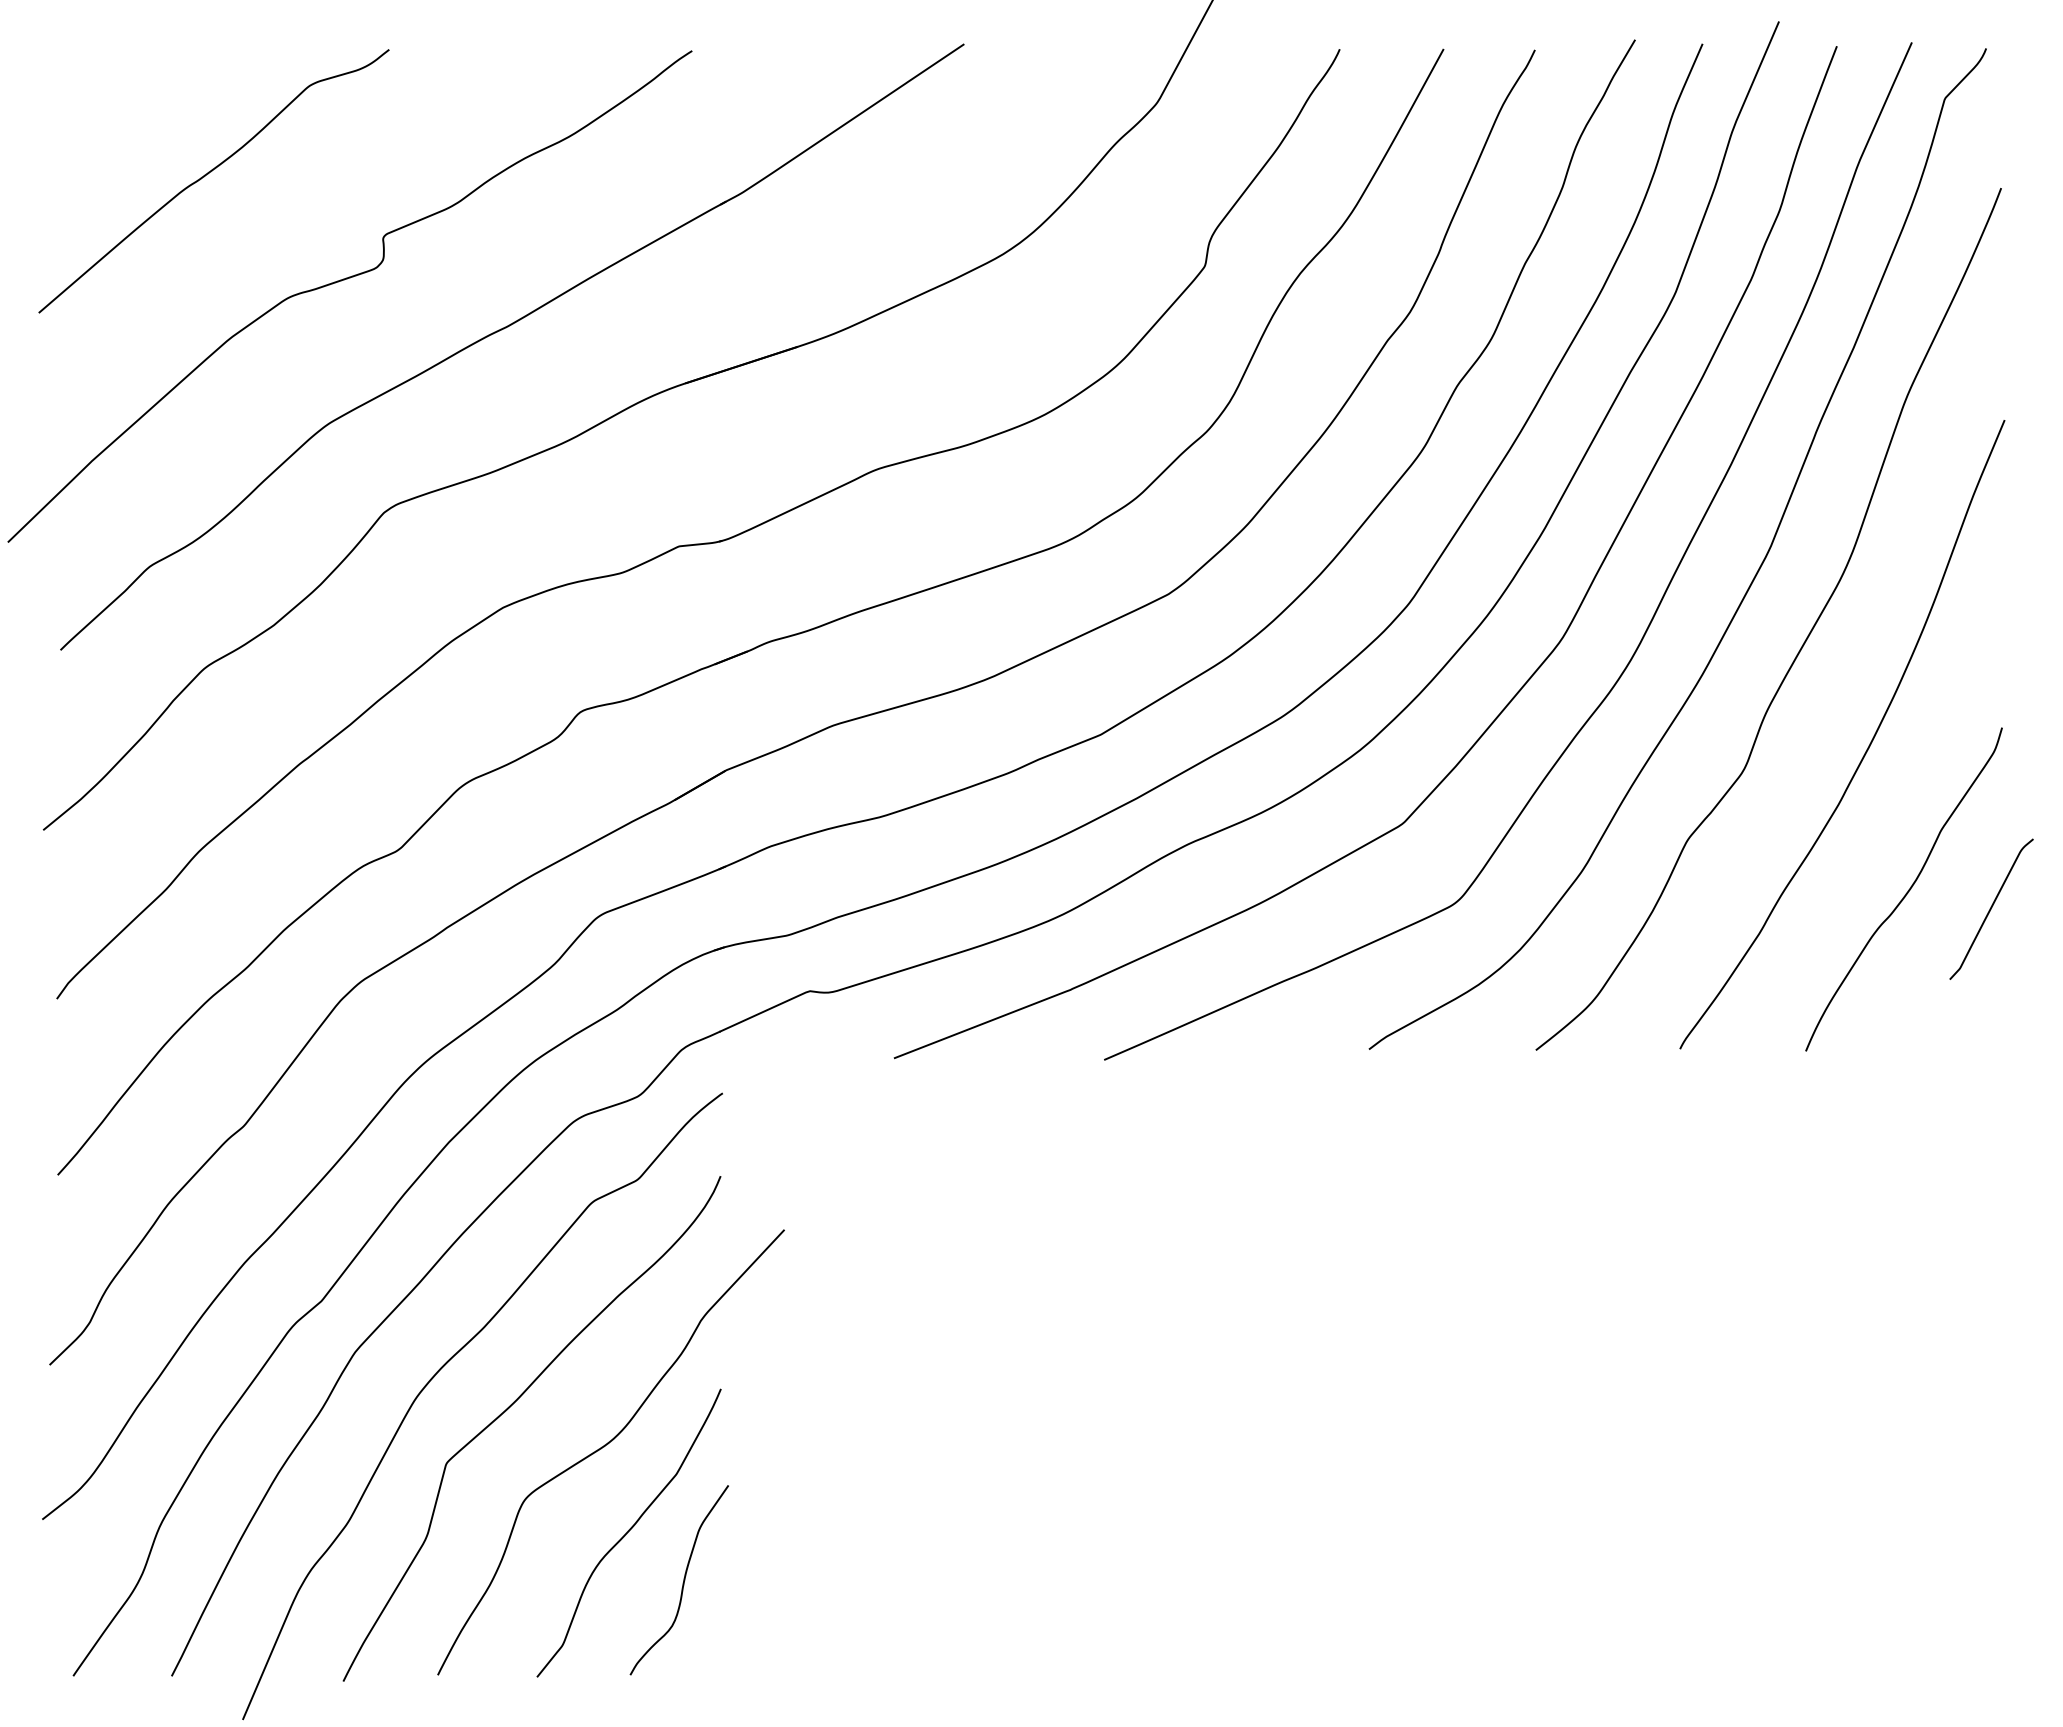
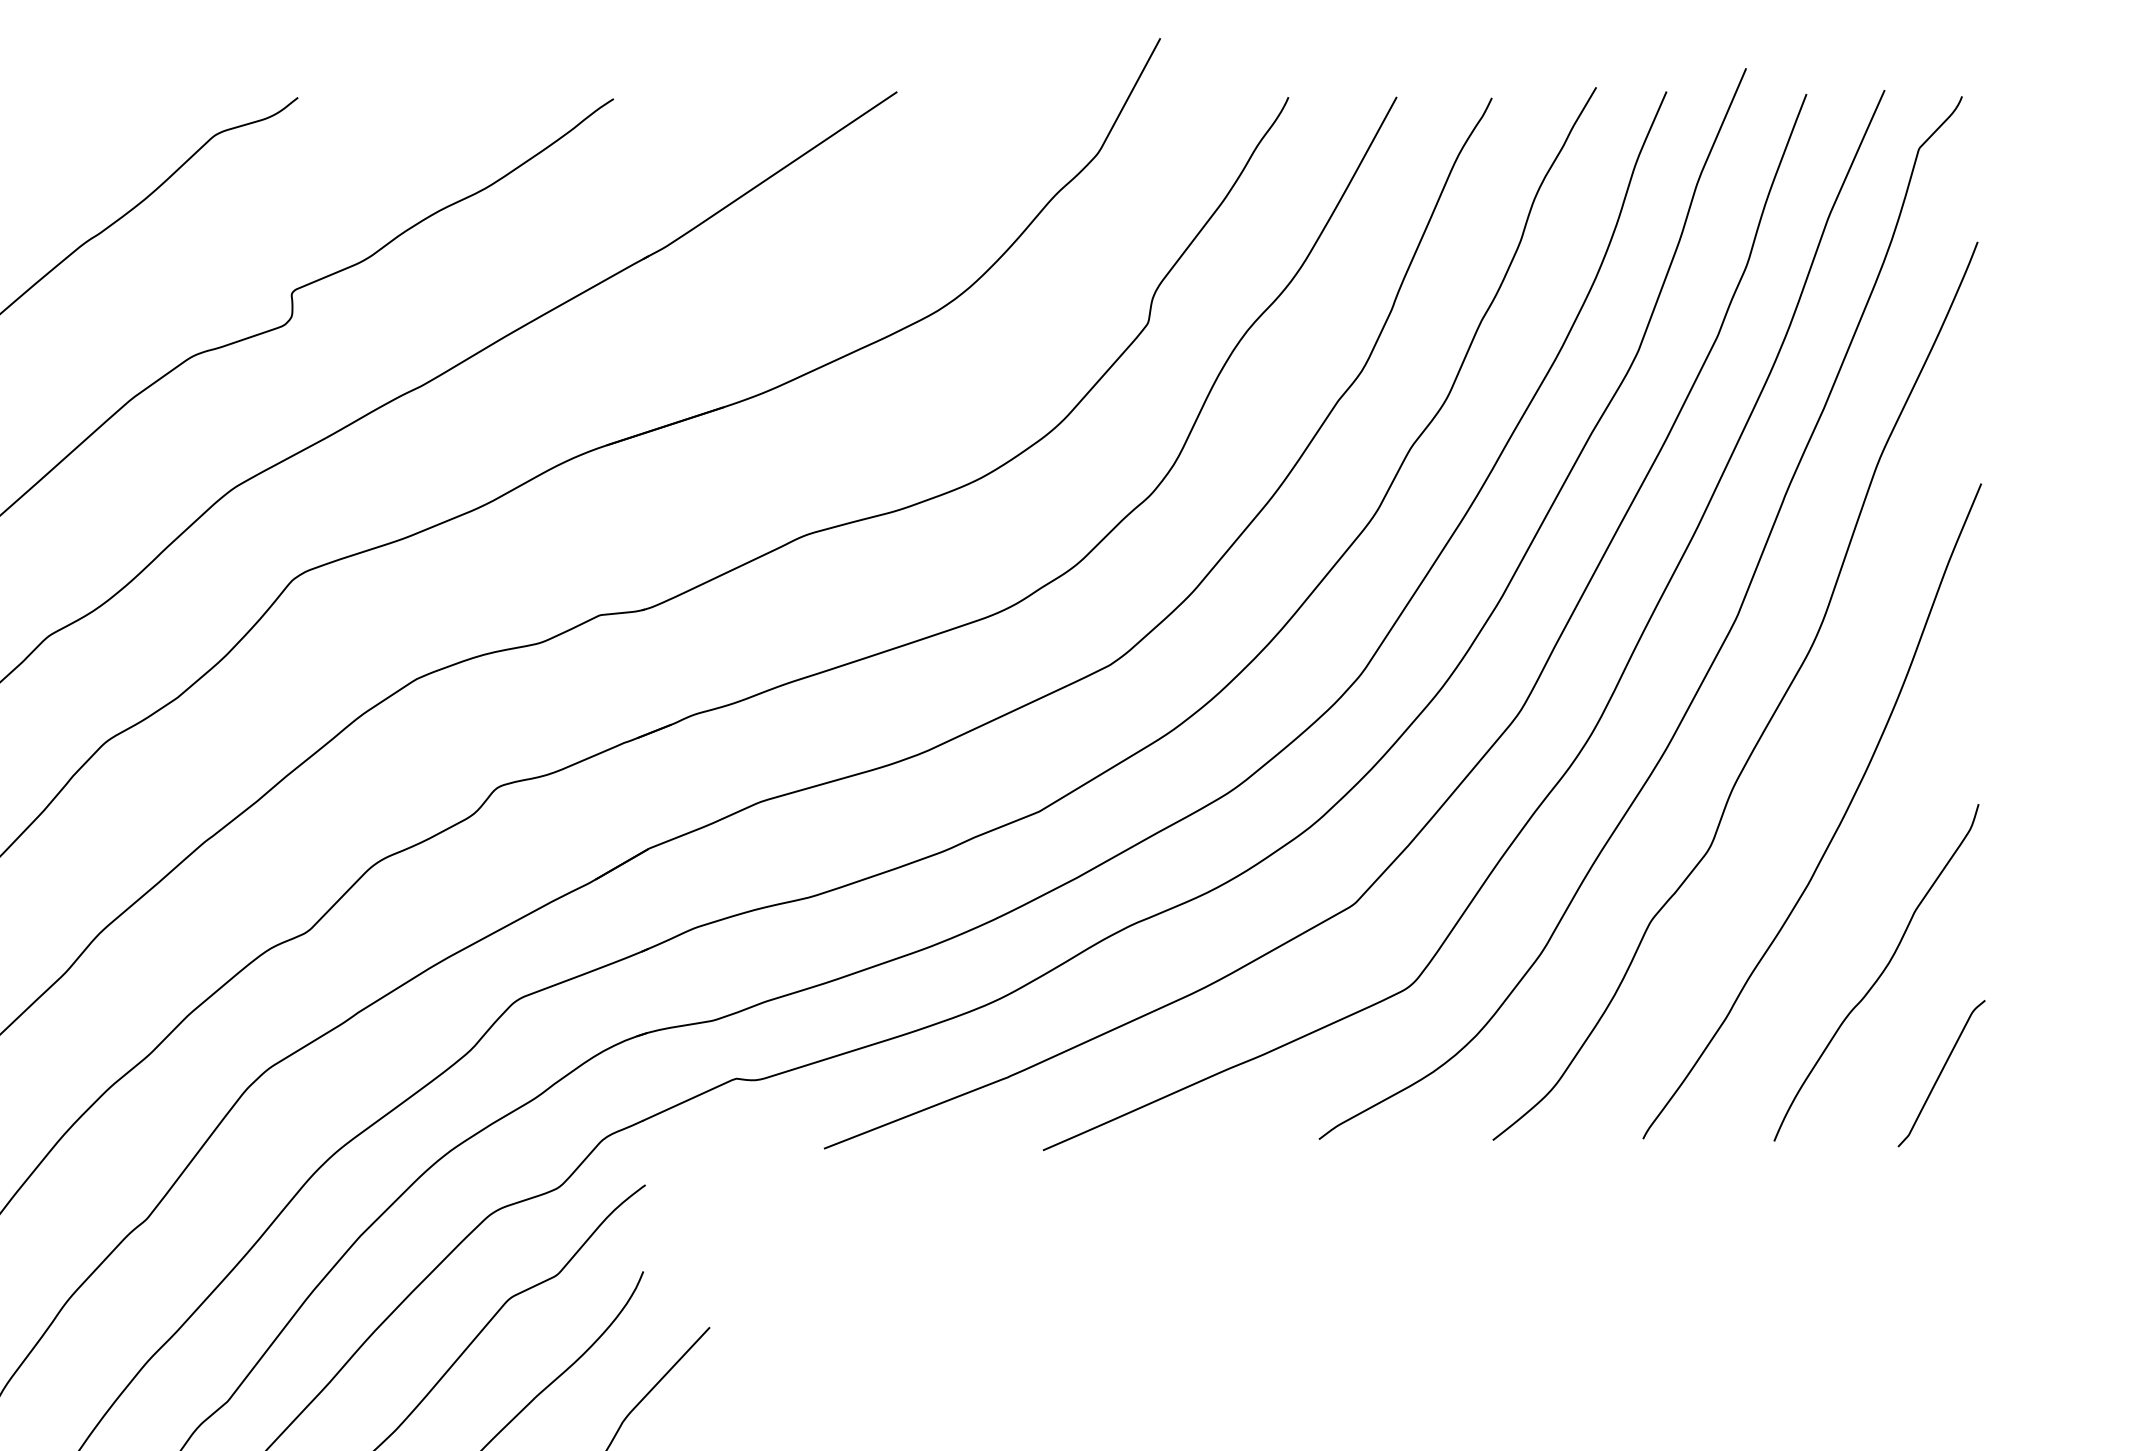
curve: (1991, 908) -> (1941, 1072), moved

